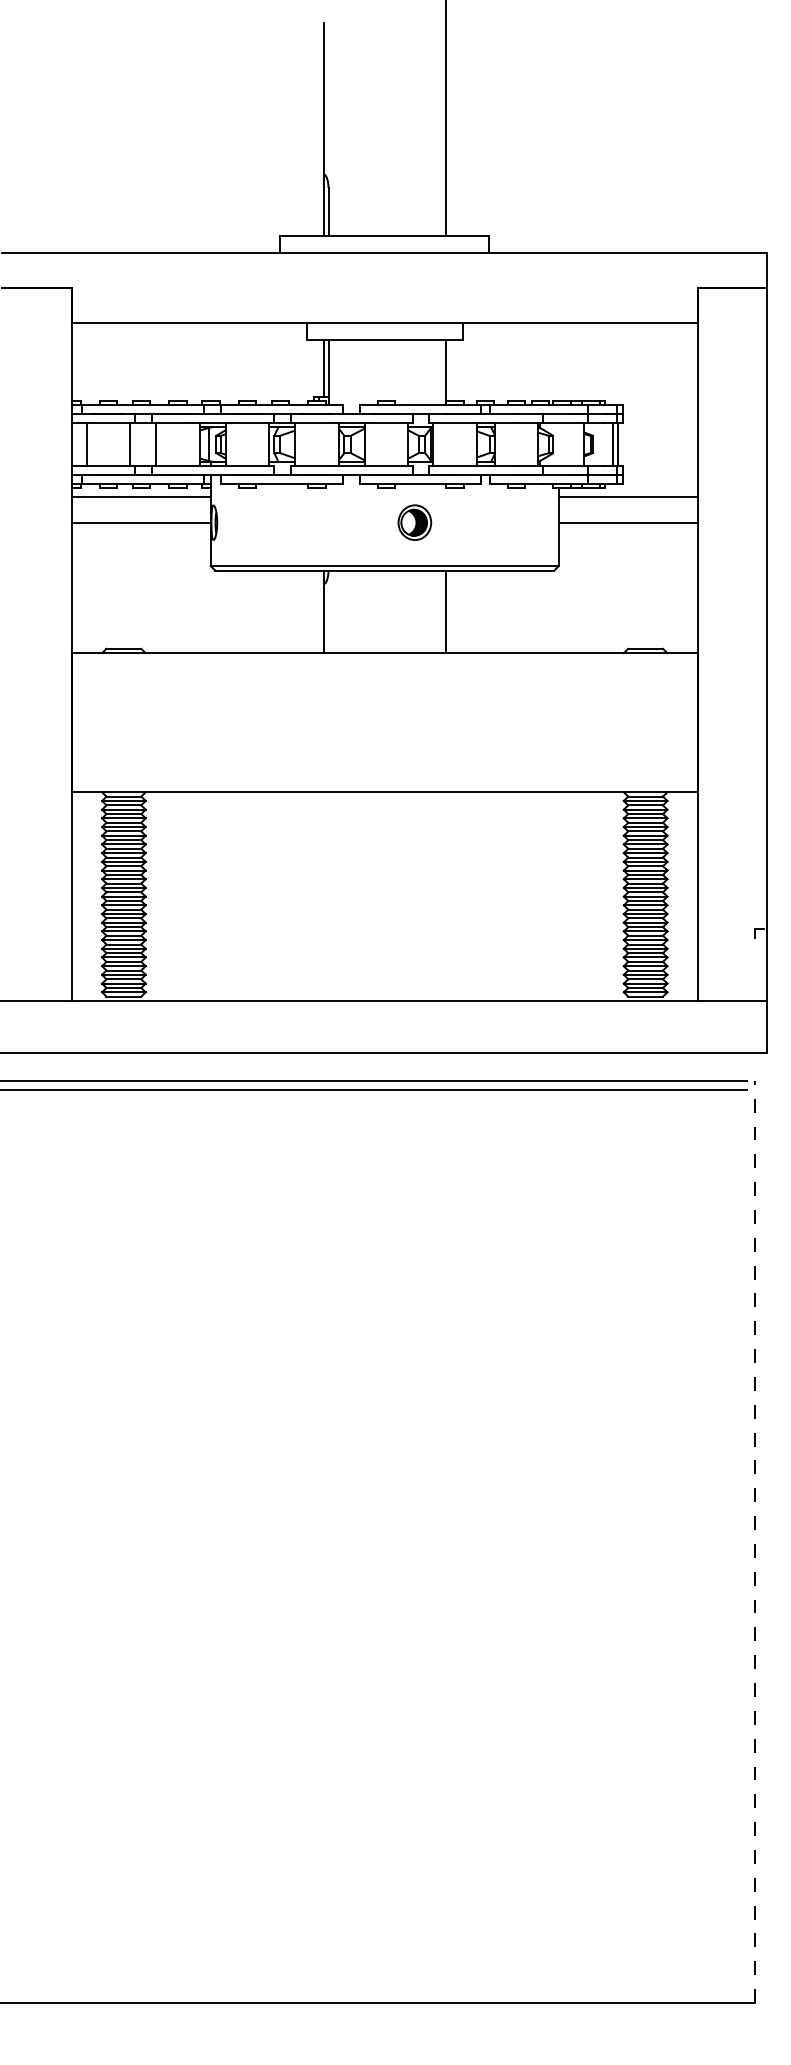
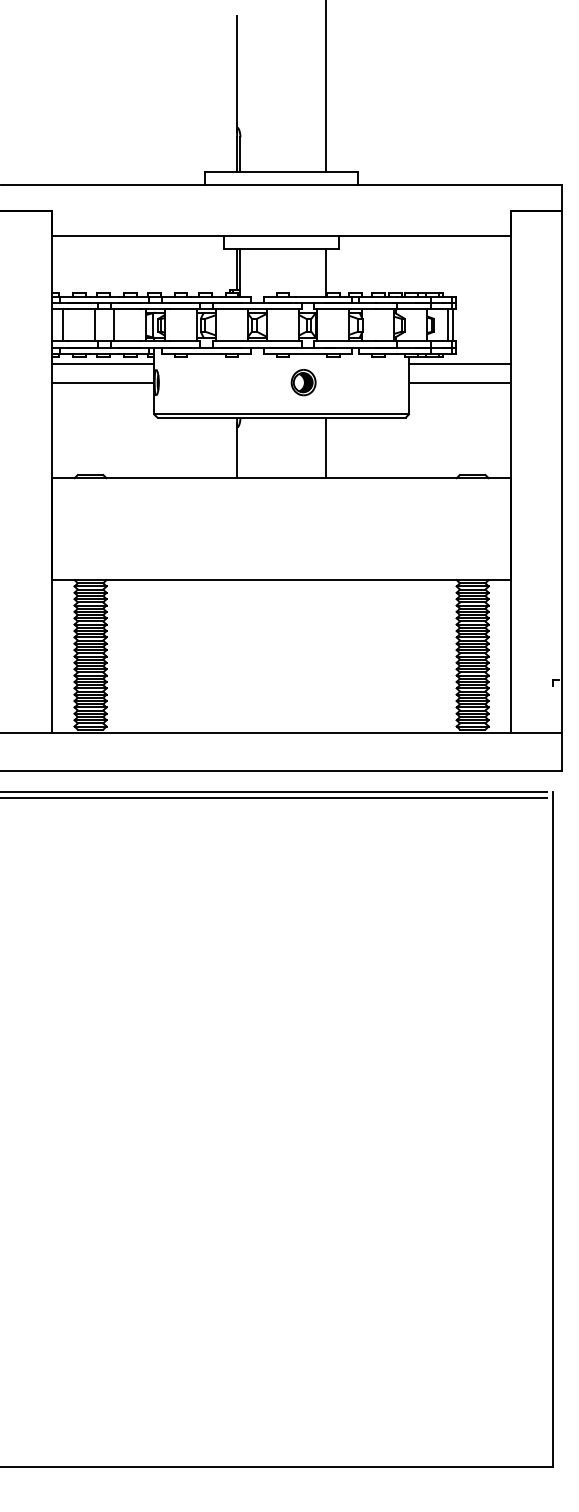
line: (755, 1542) -> (553, 1129), dashed -> solid

